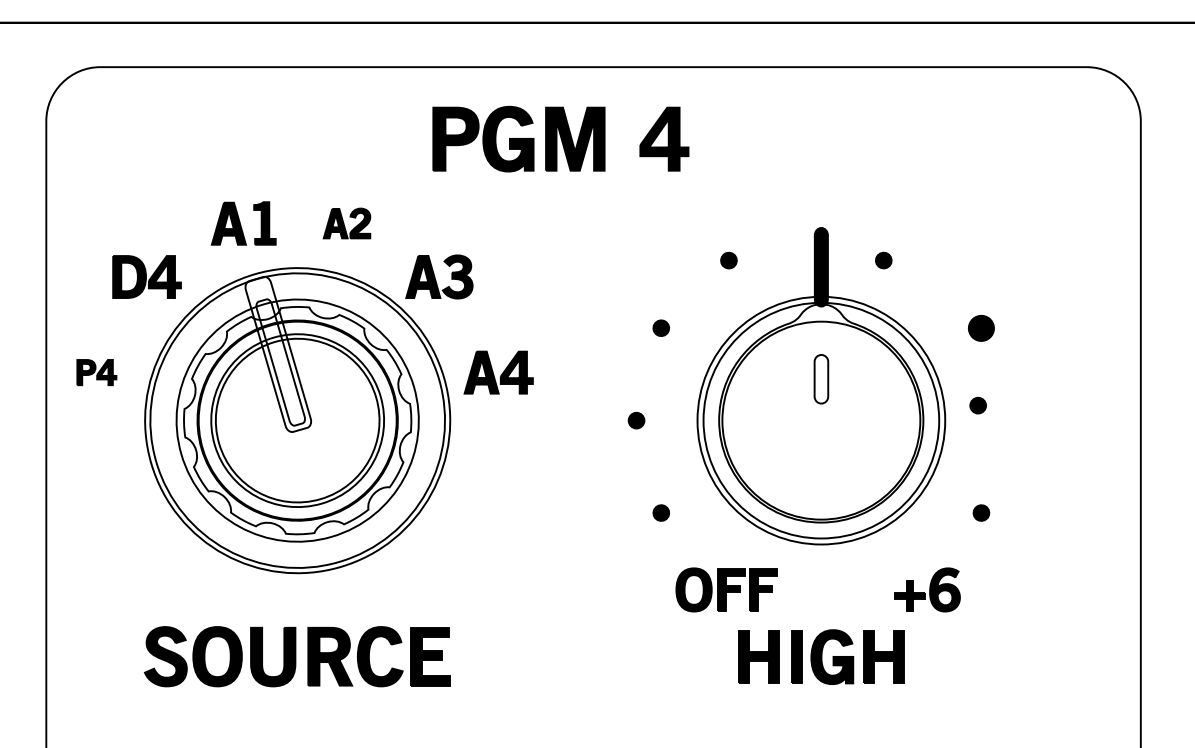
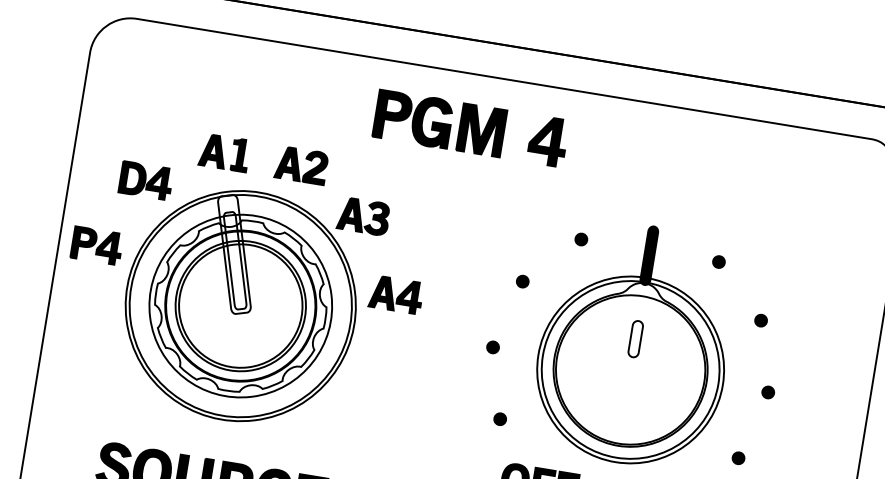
part: (346, 223) -> (301, 165), size x1.43
part: (883, 260) -> (718, 261), moved
part: (981, 327) -> (761, 320), size x0.62
part: (96, 372) -> (96, 245), size x1.67
part: (977, 405) -> (767, 392), moved

